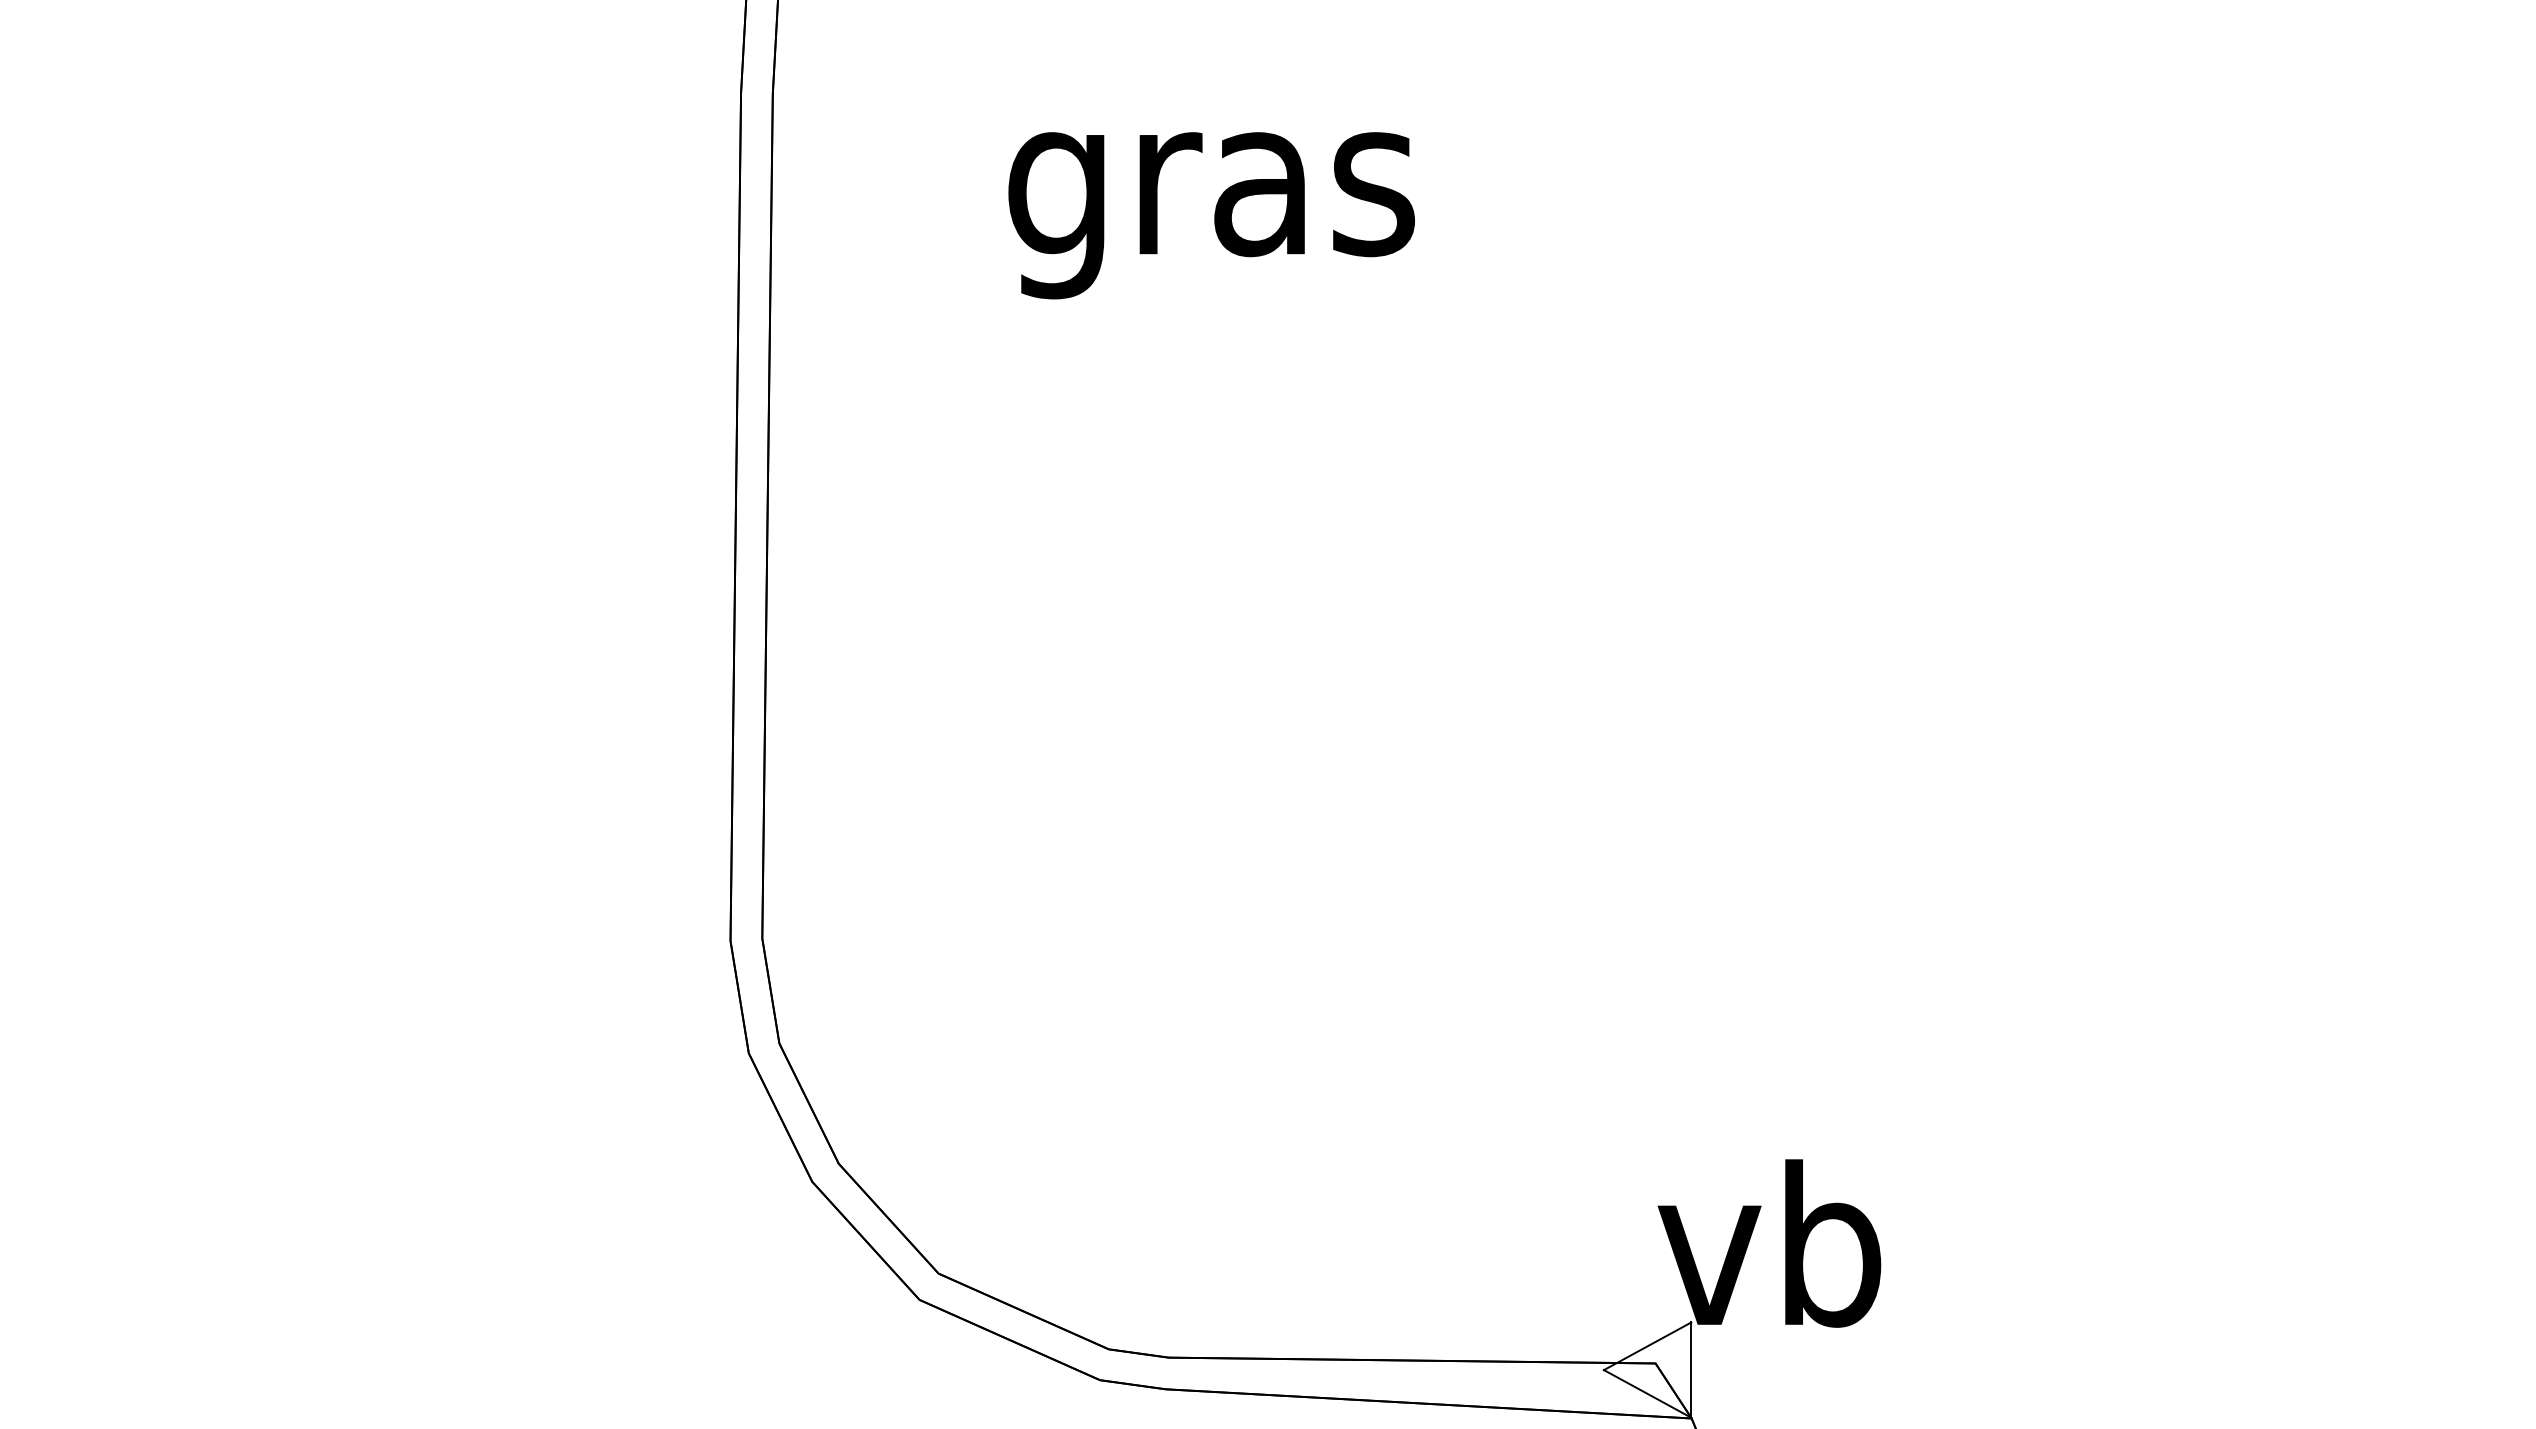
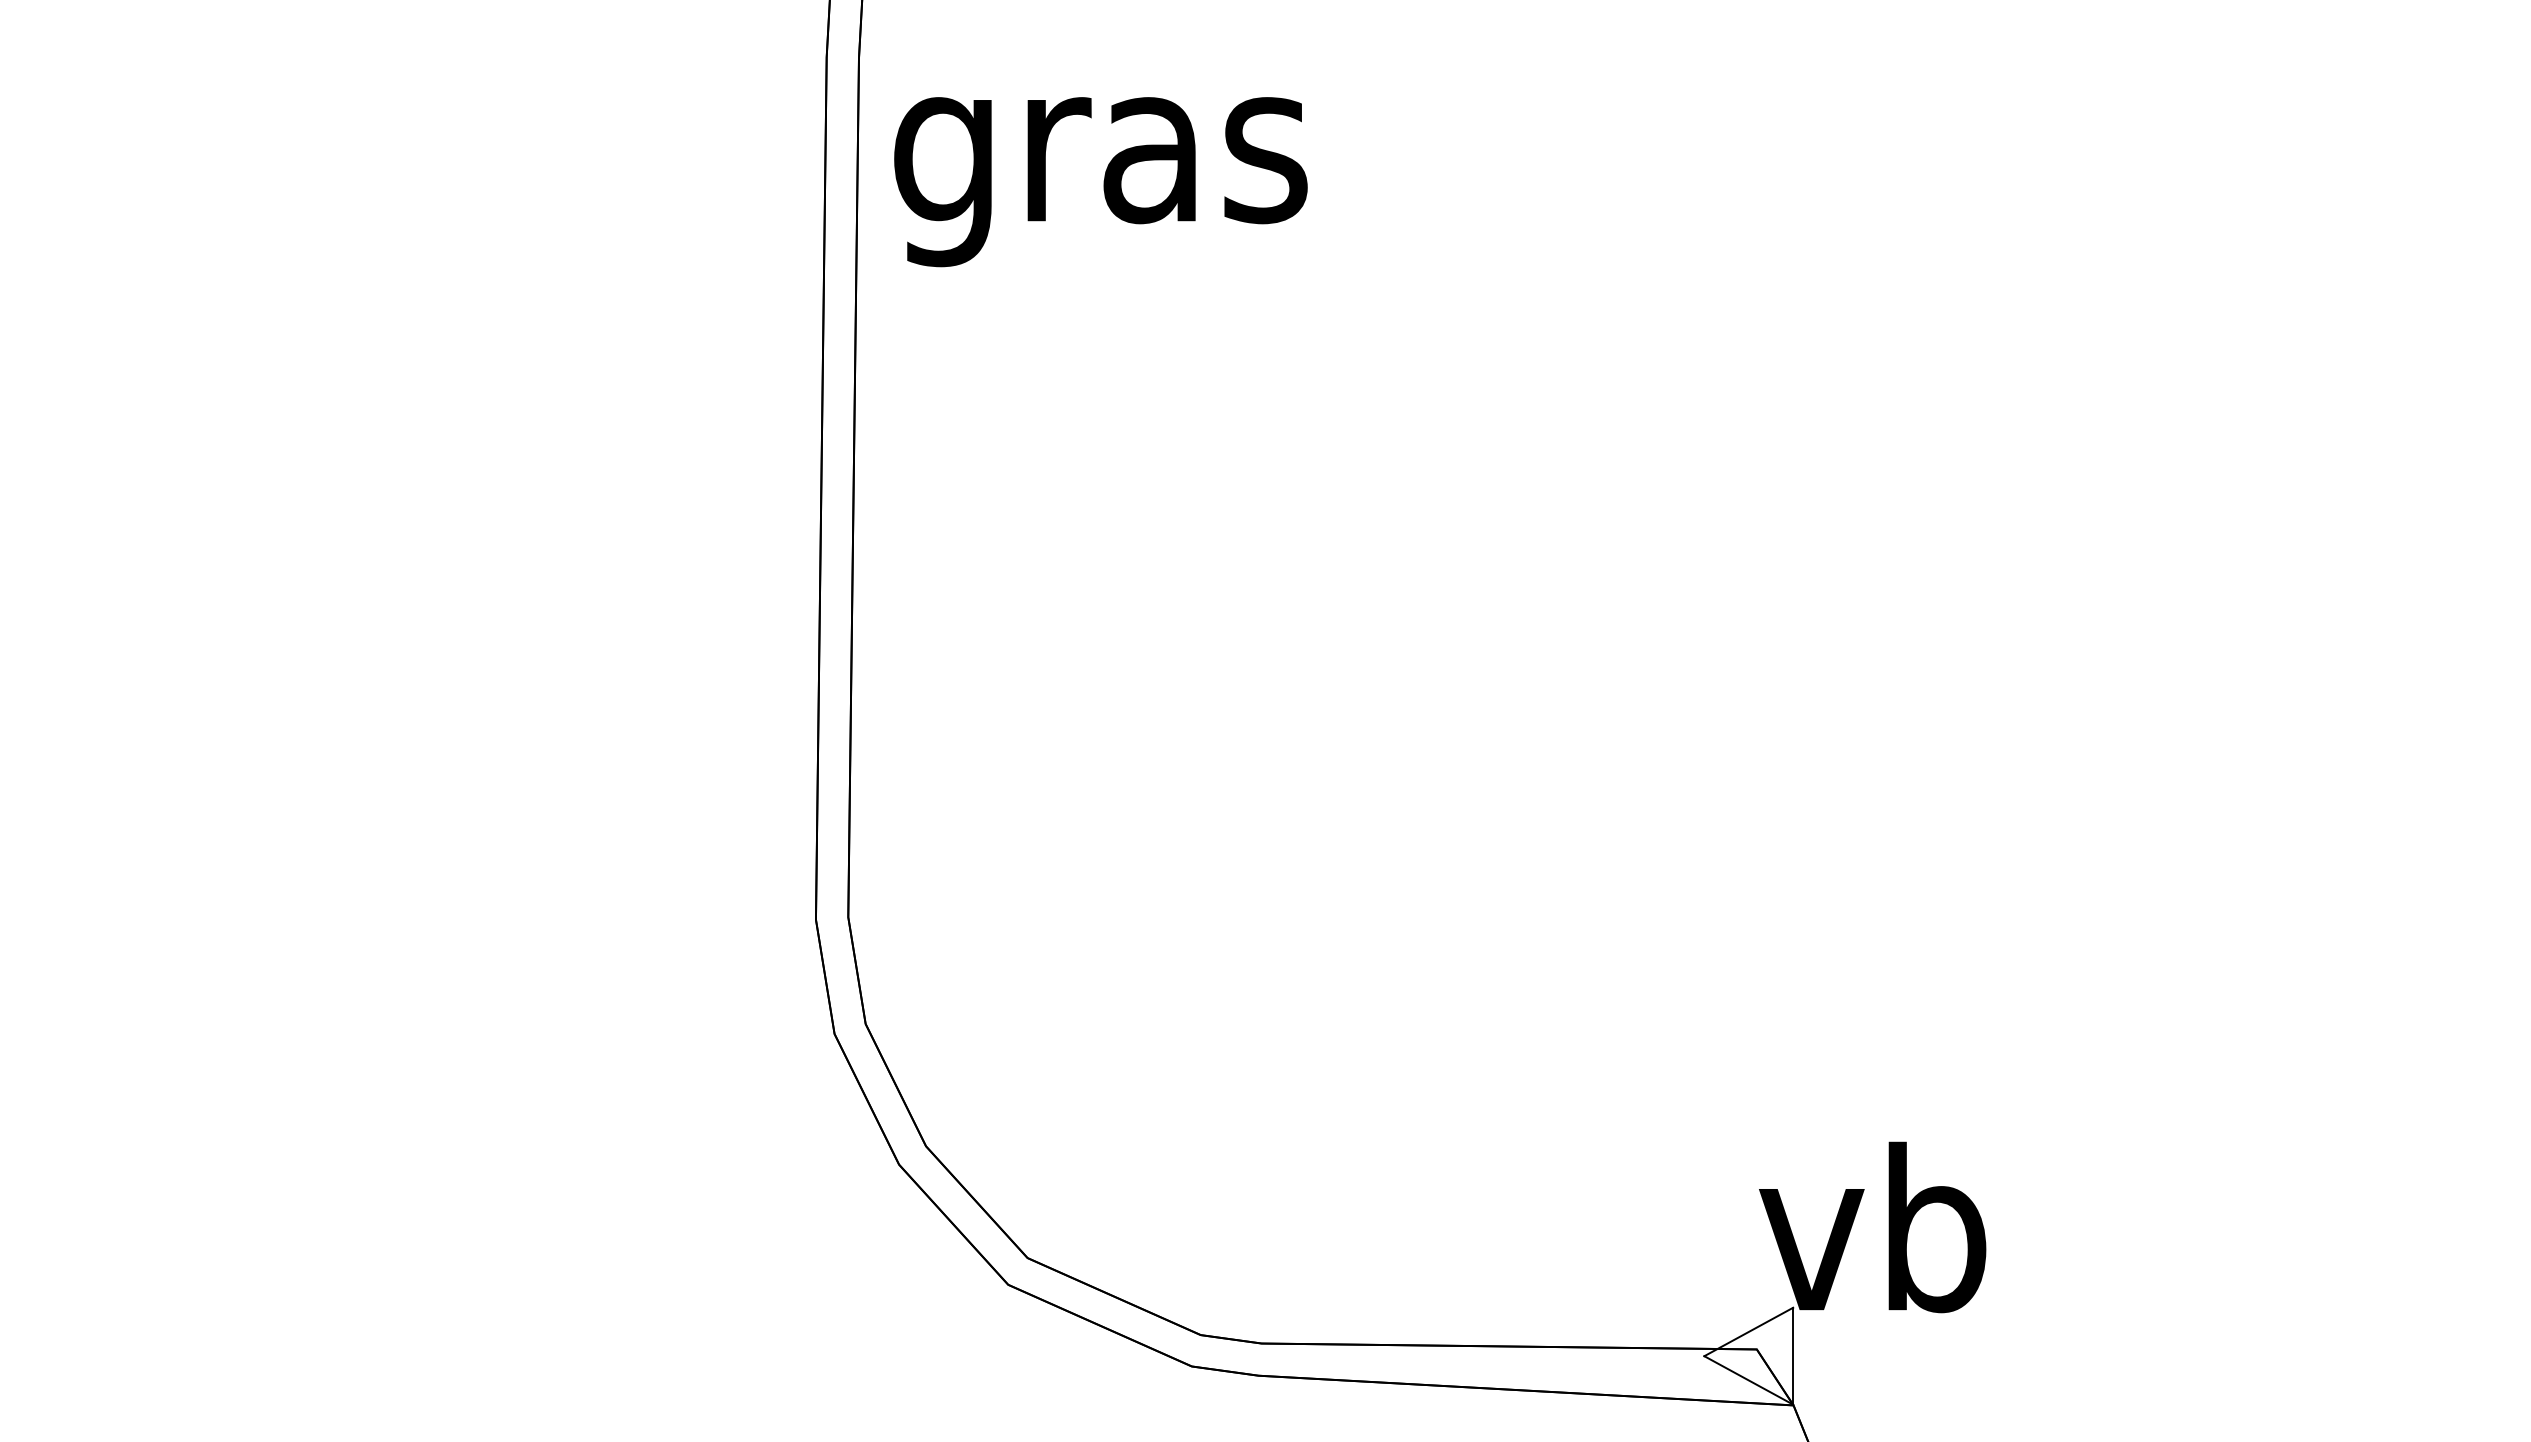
text: (1211, 215) -> (1100, 181), moved

